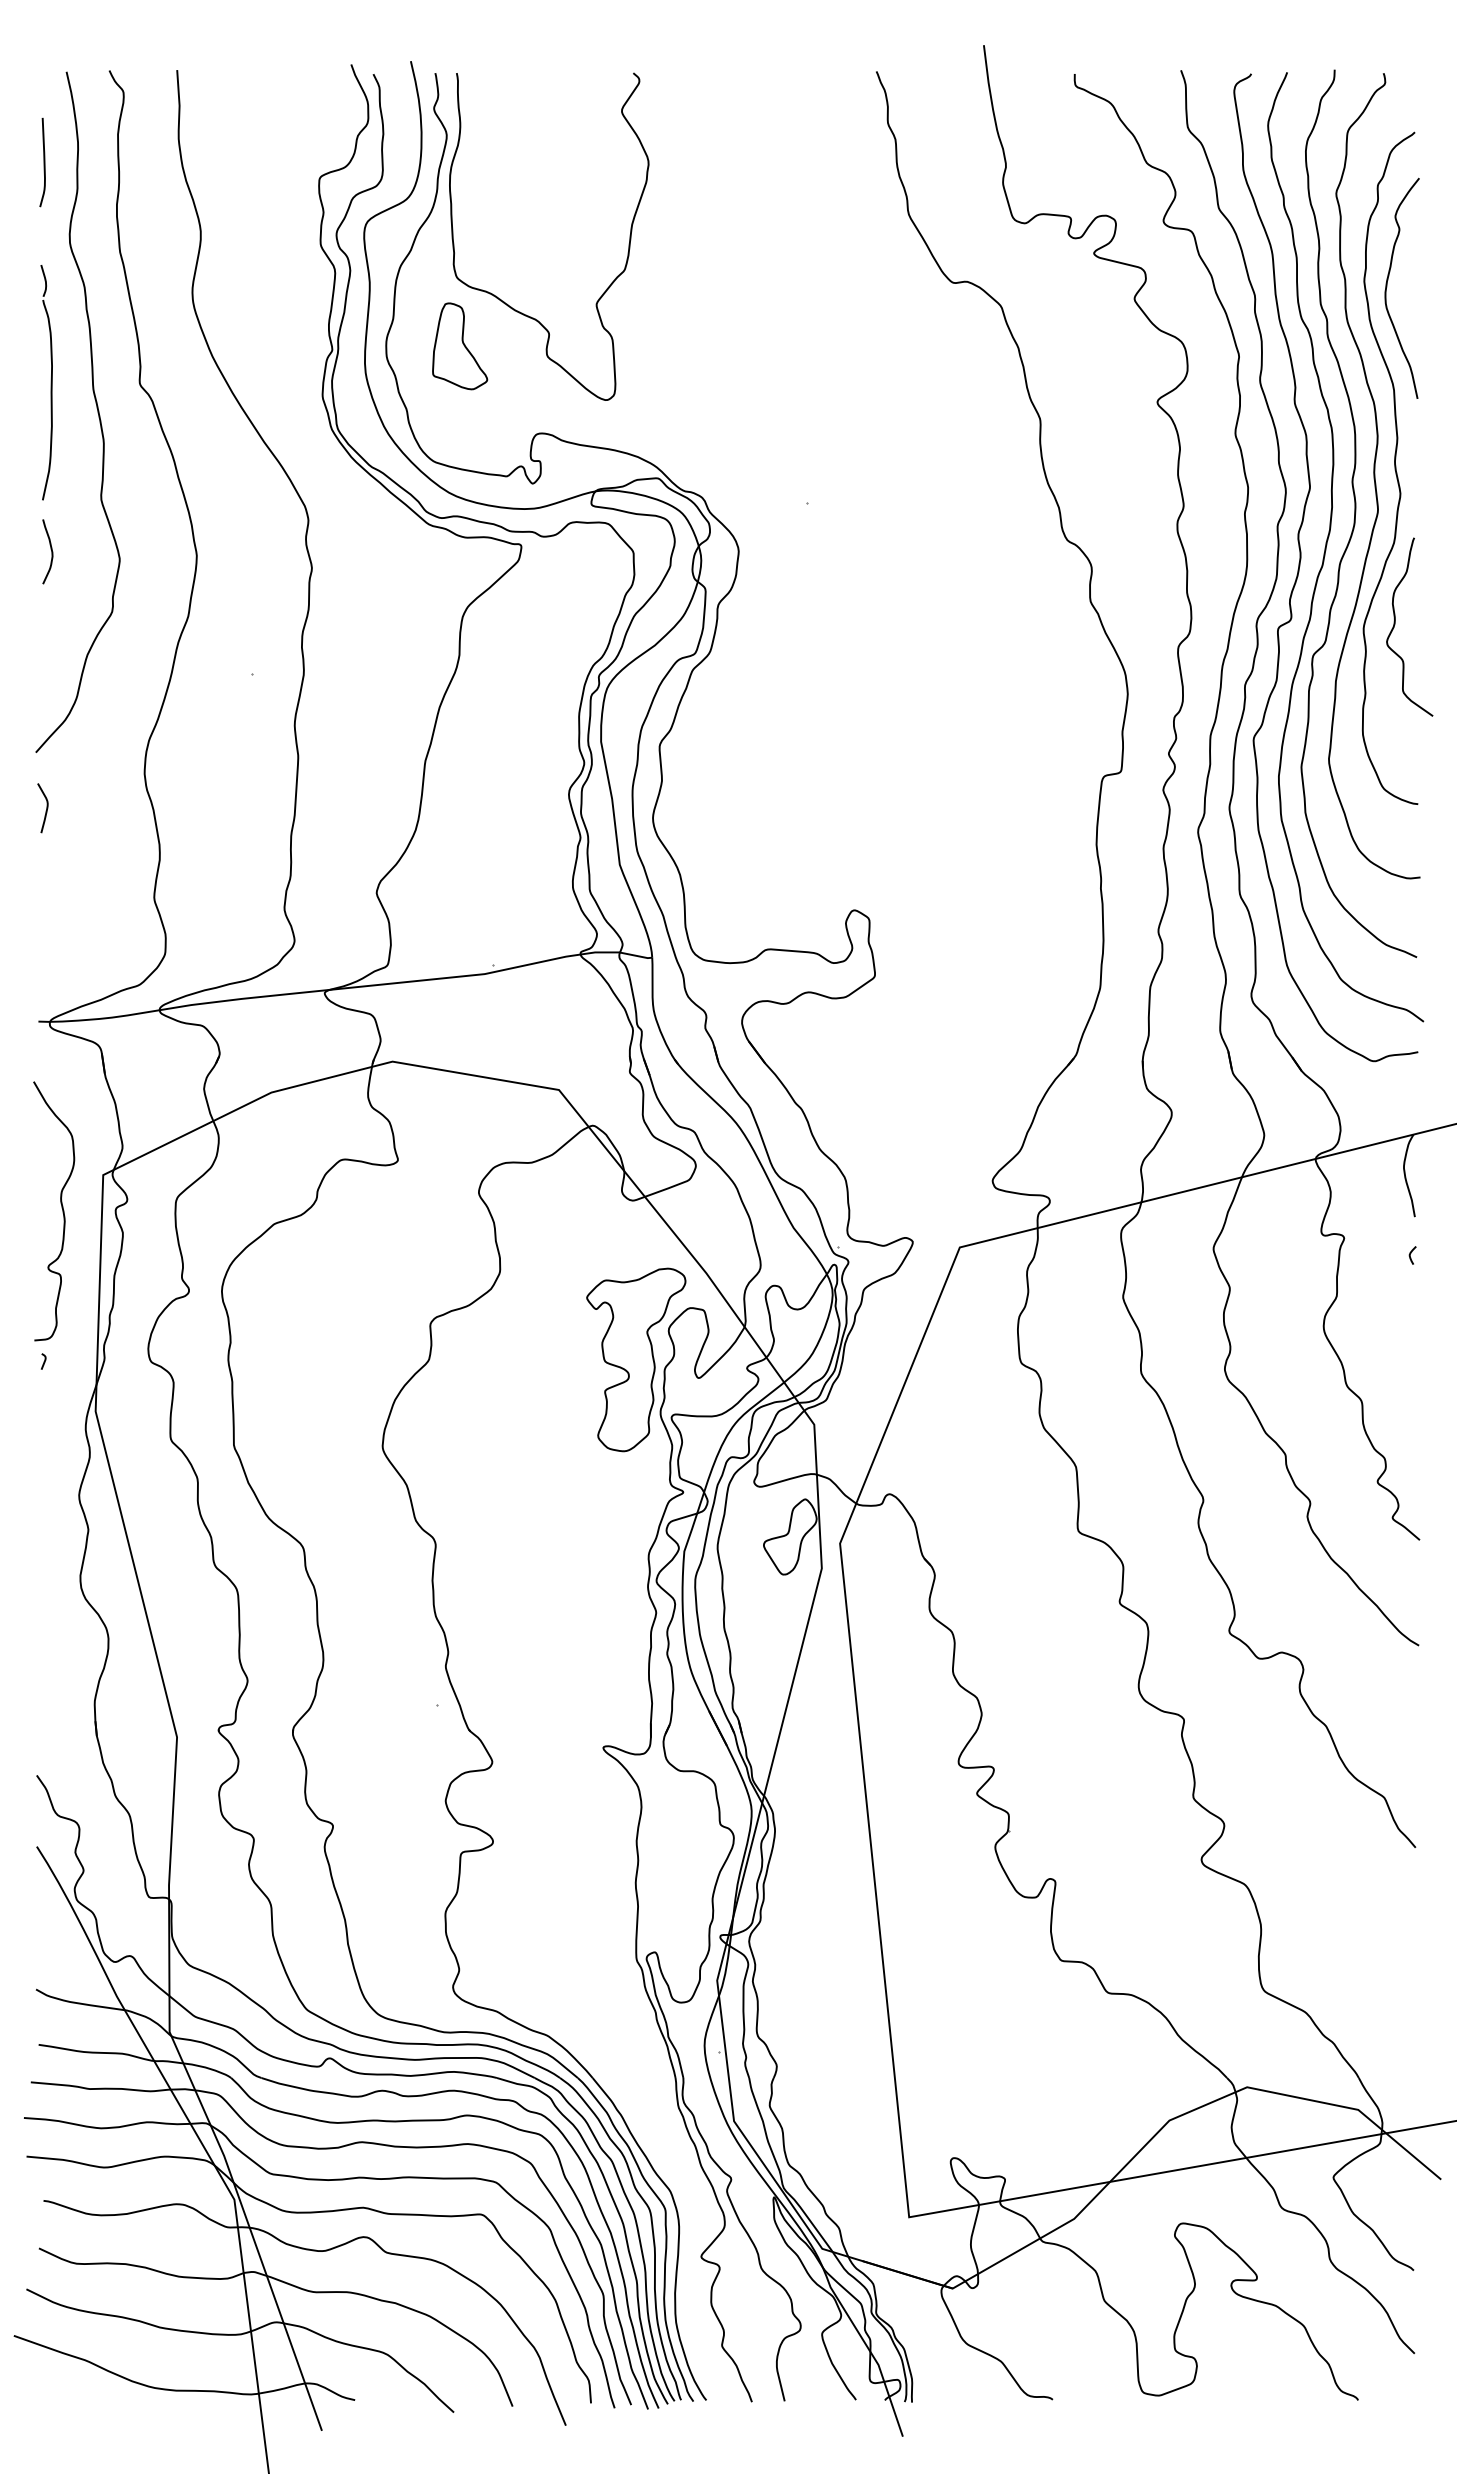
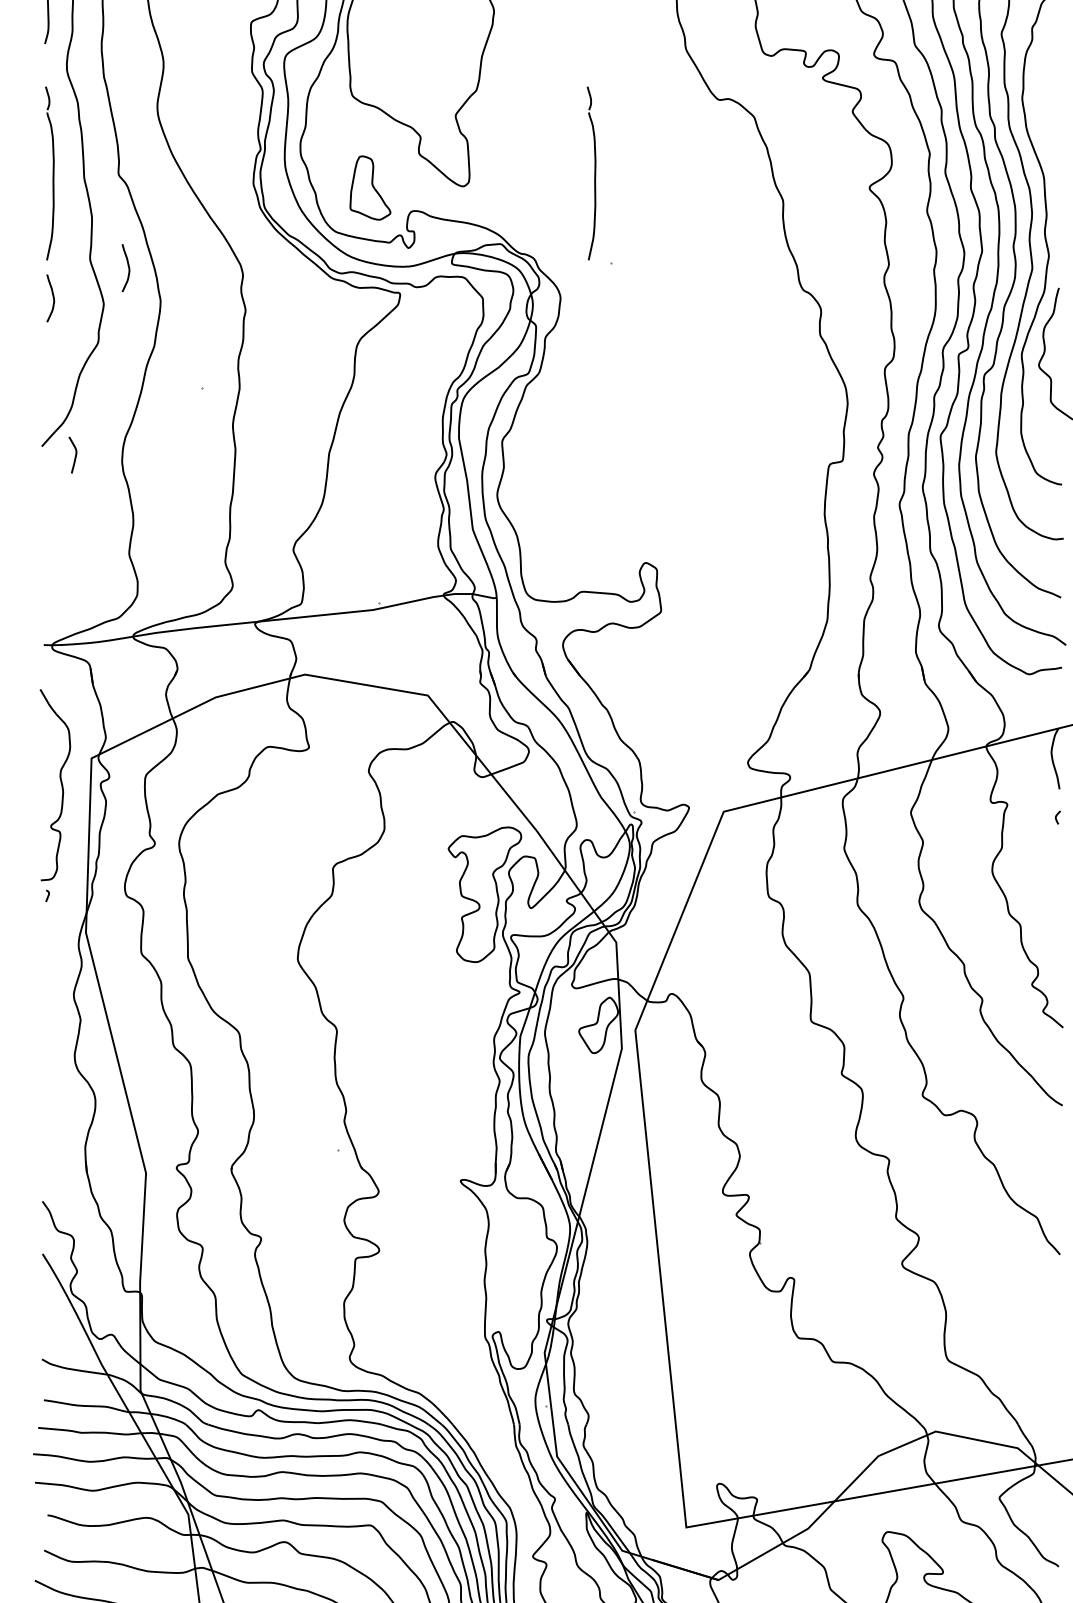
curve: (1387, 287) -> (1039, 103), removed
part: (460, 346) -> (370, 188), moved
part: (780, 382) -> (591, 173), added
curve: (152, 508) -> (127, 266), added
curve: (45, 810) -> (74, 456), moved

